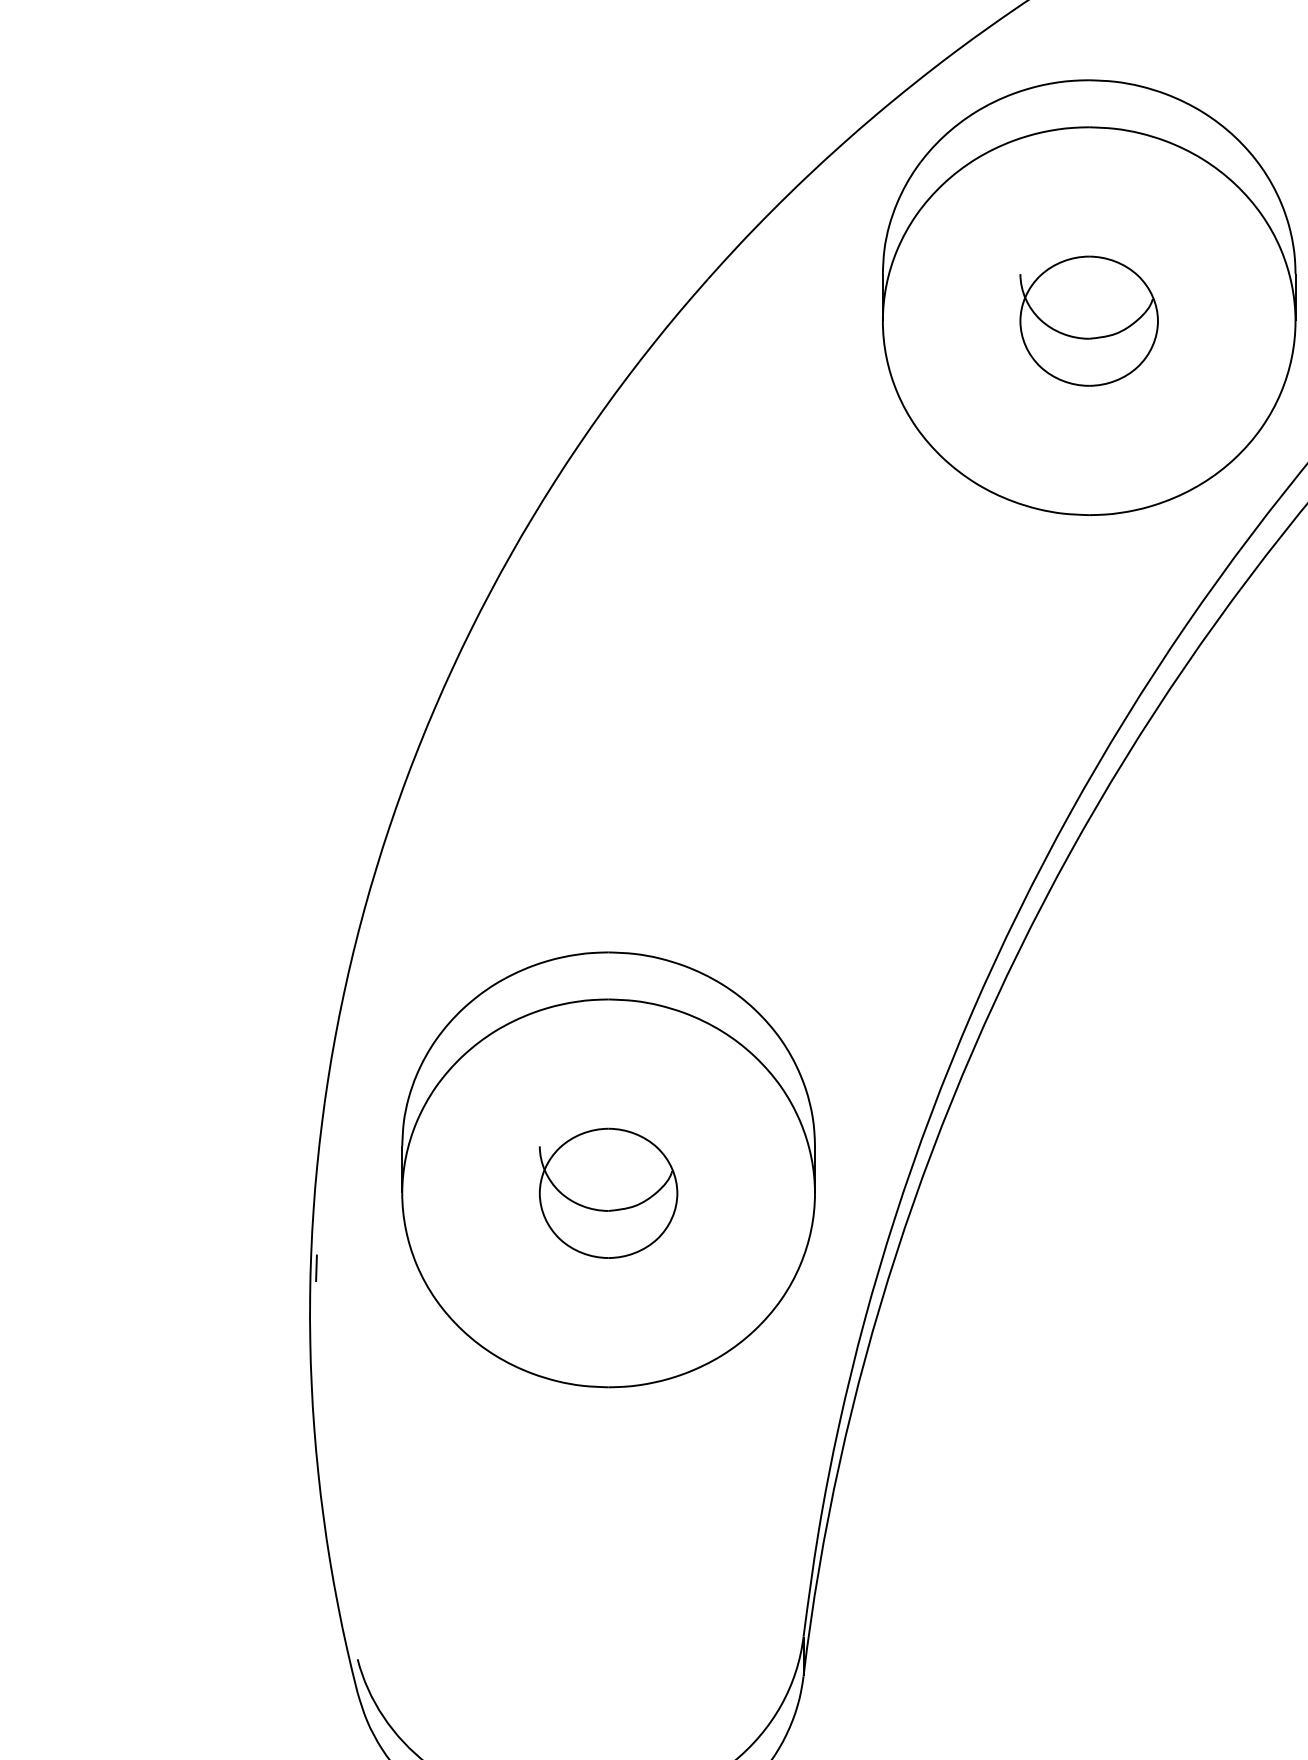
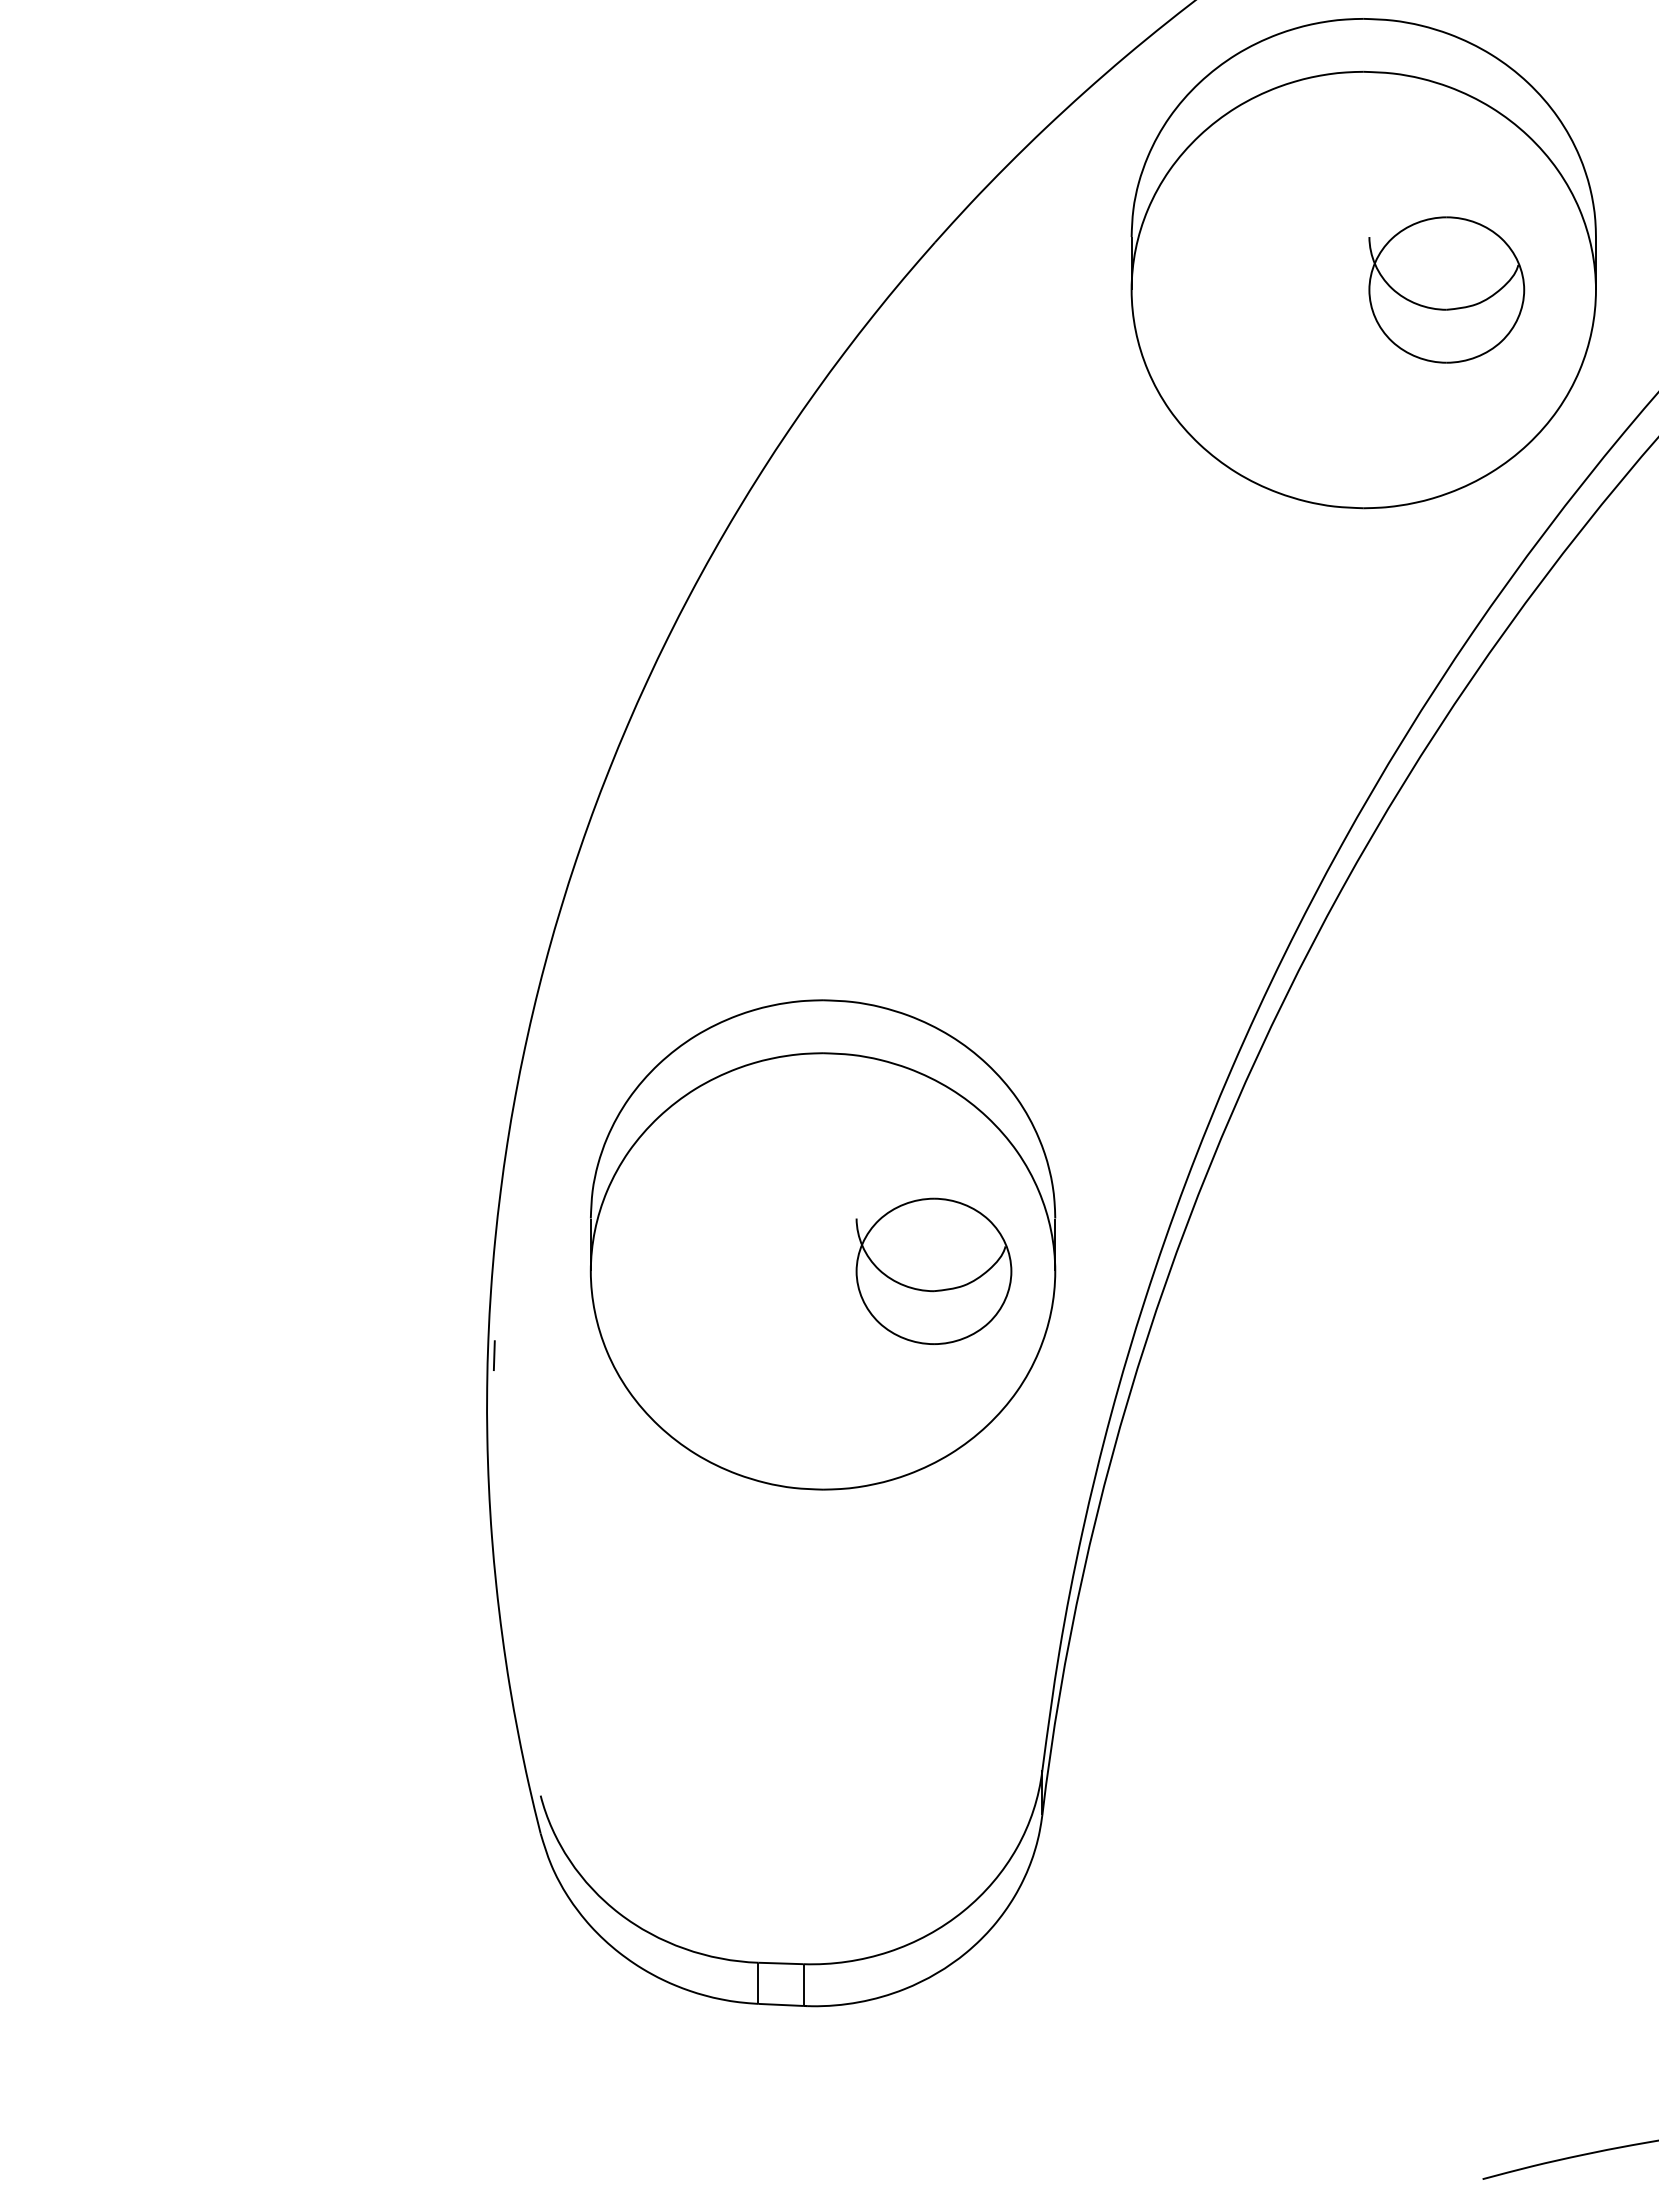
part: (1088, 320) -> (1446, 289), moved
part: (608, 1192) -> (933, 1270), moved

